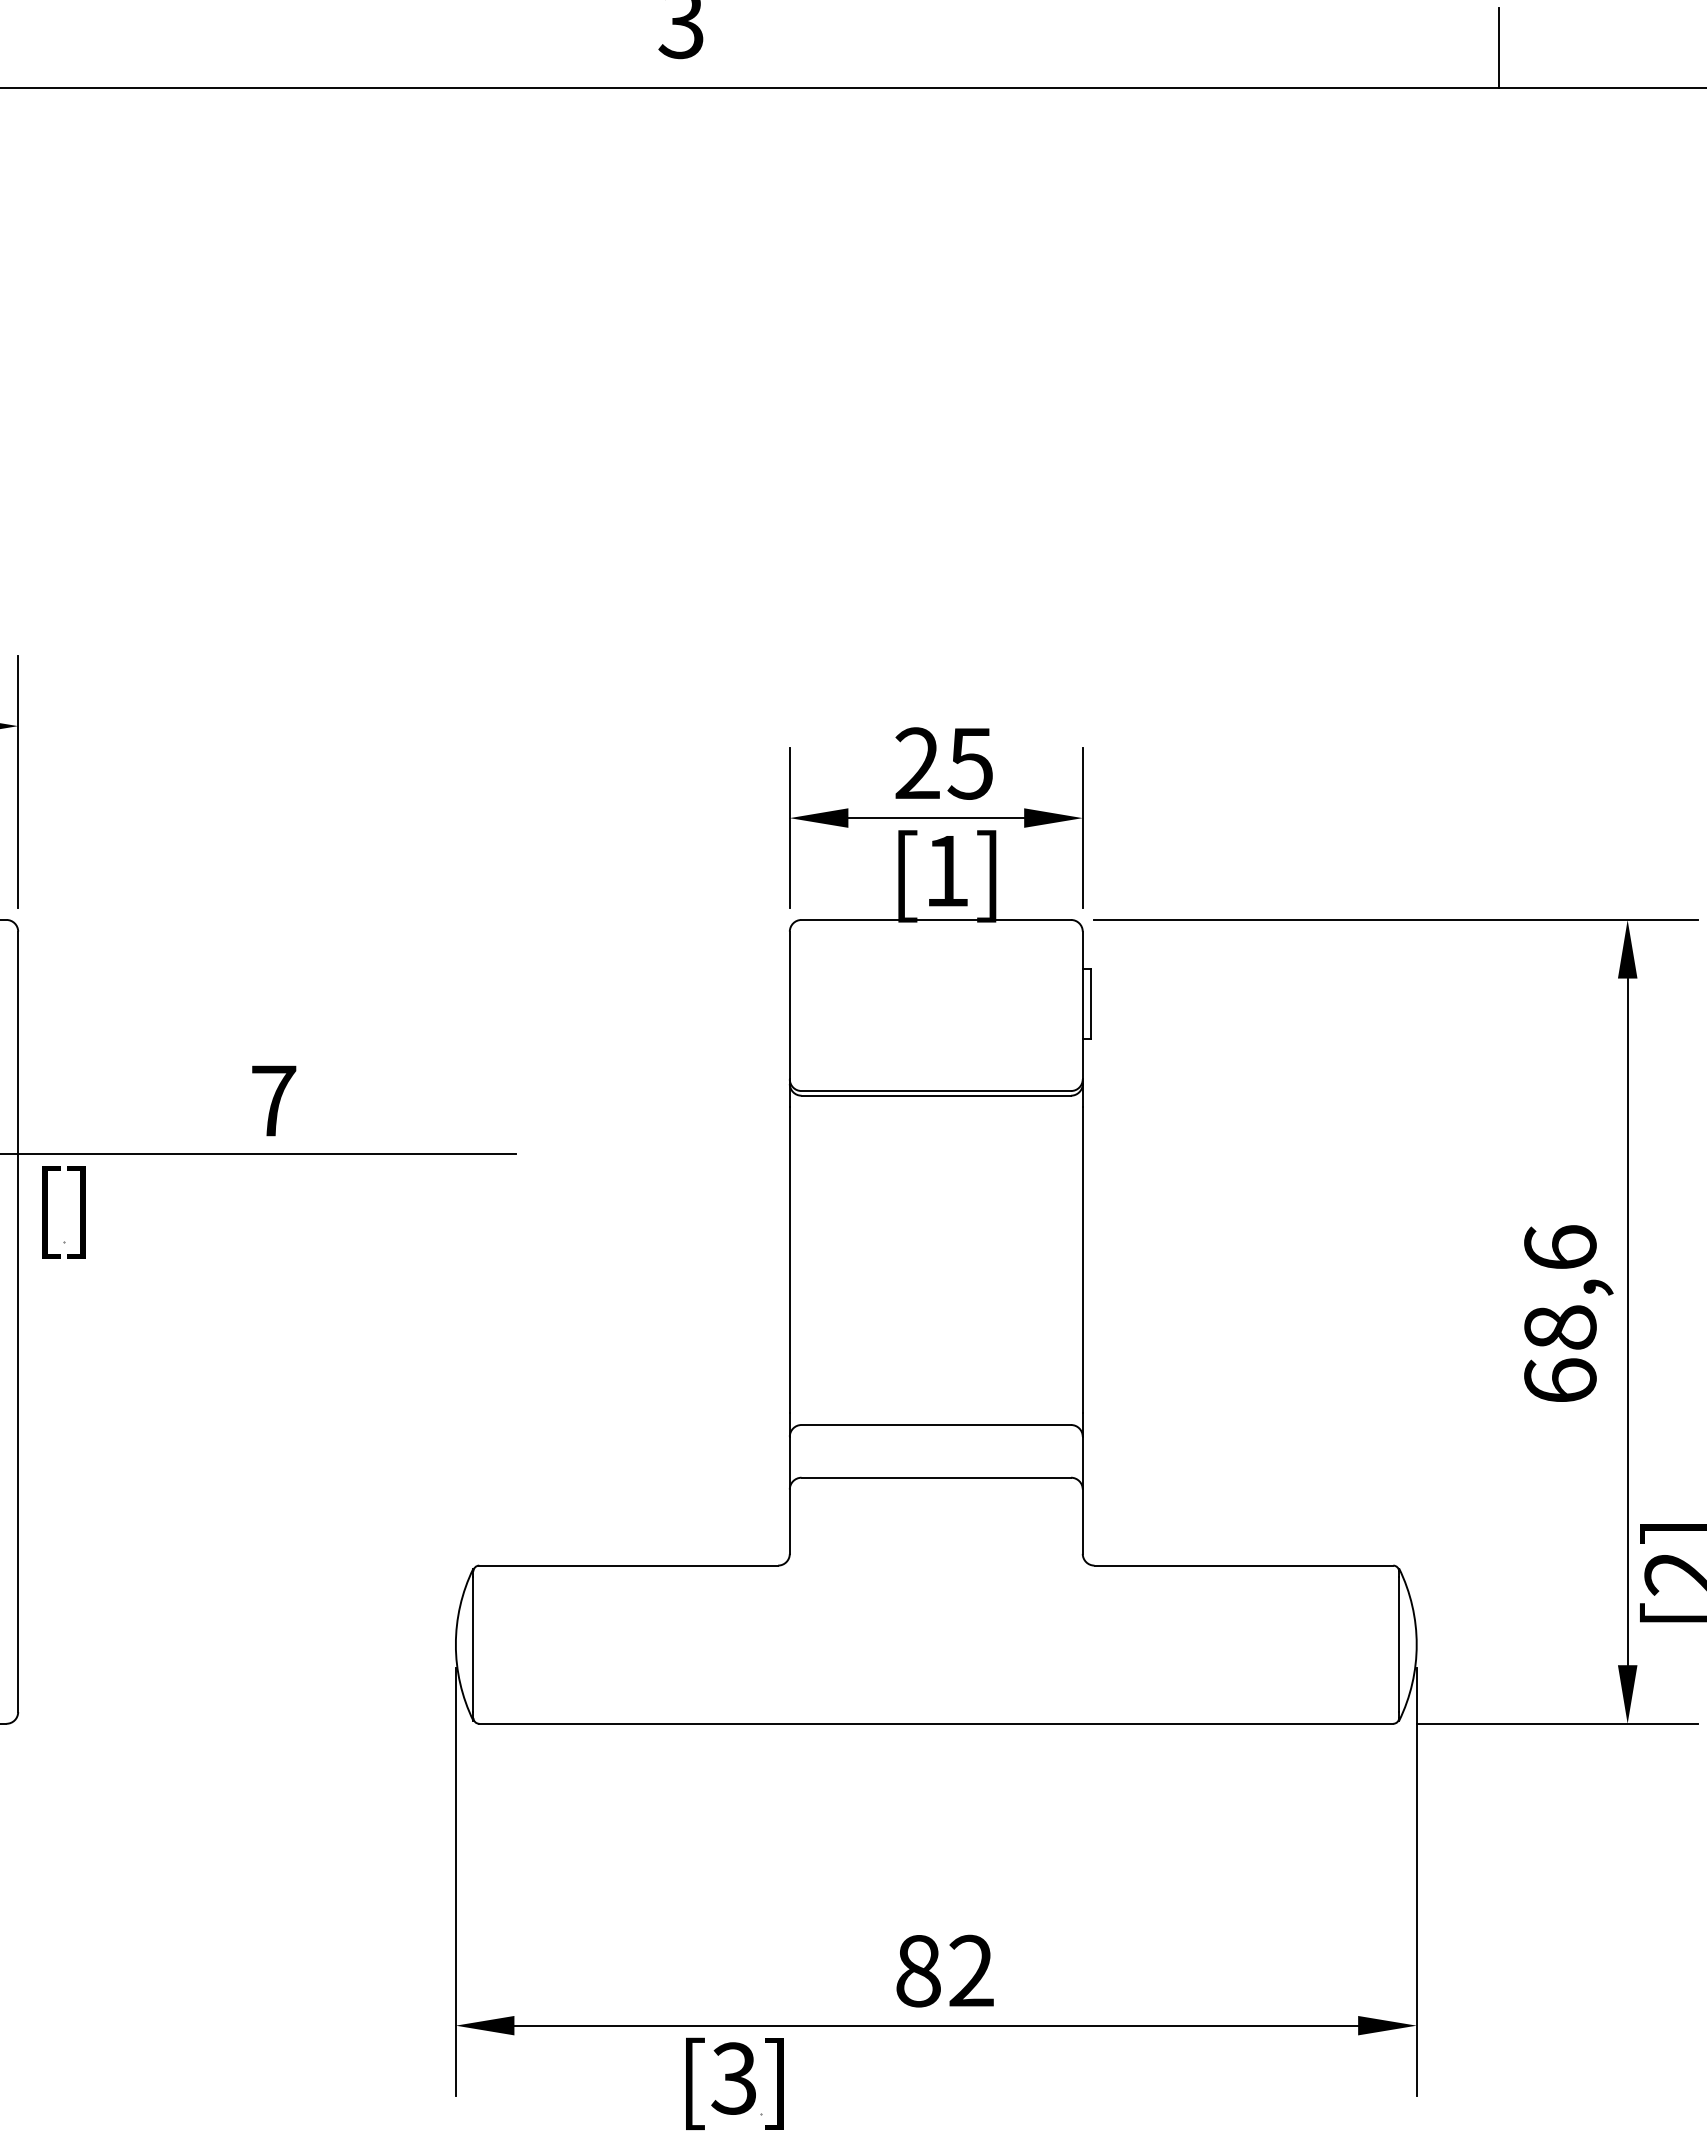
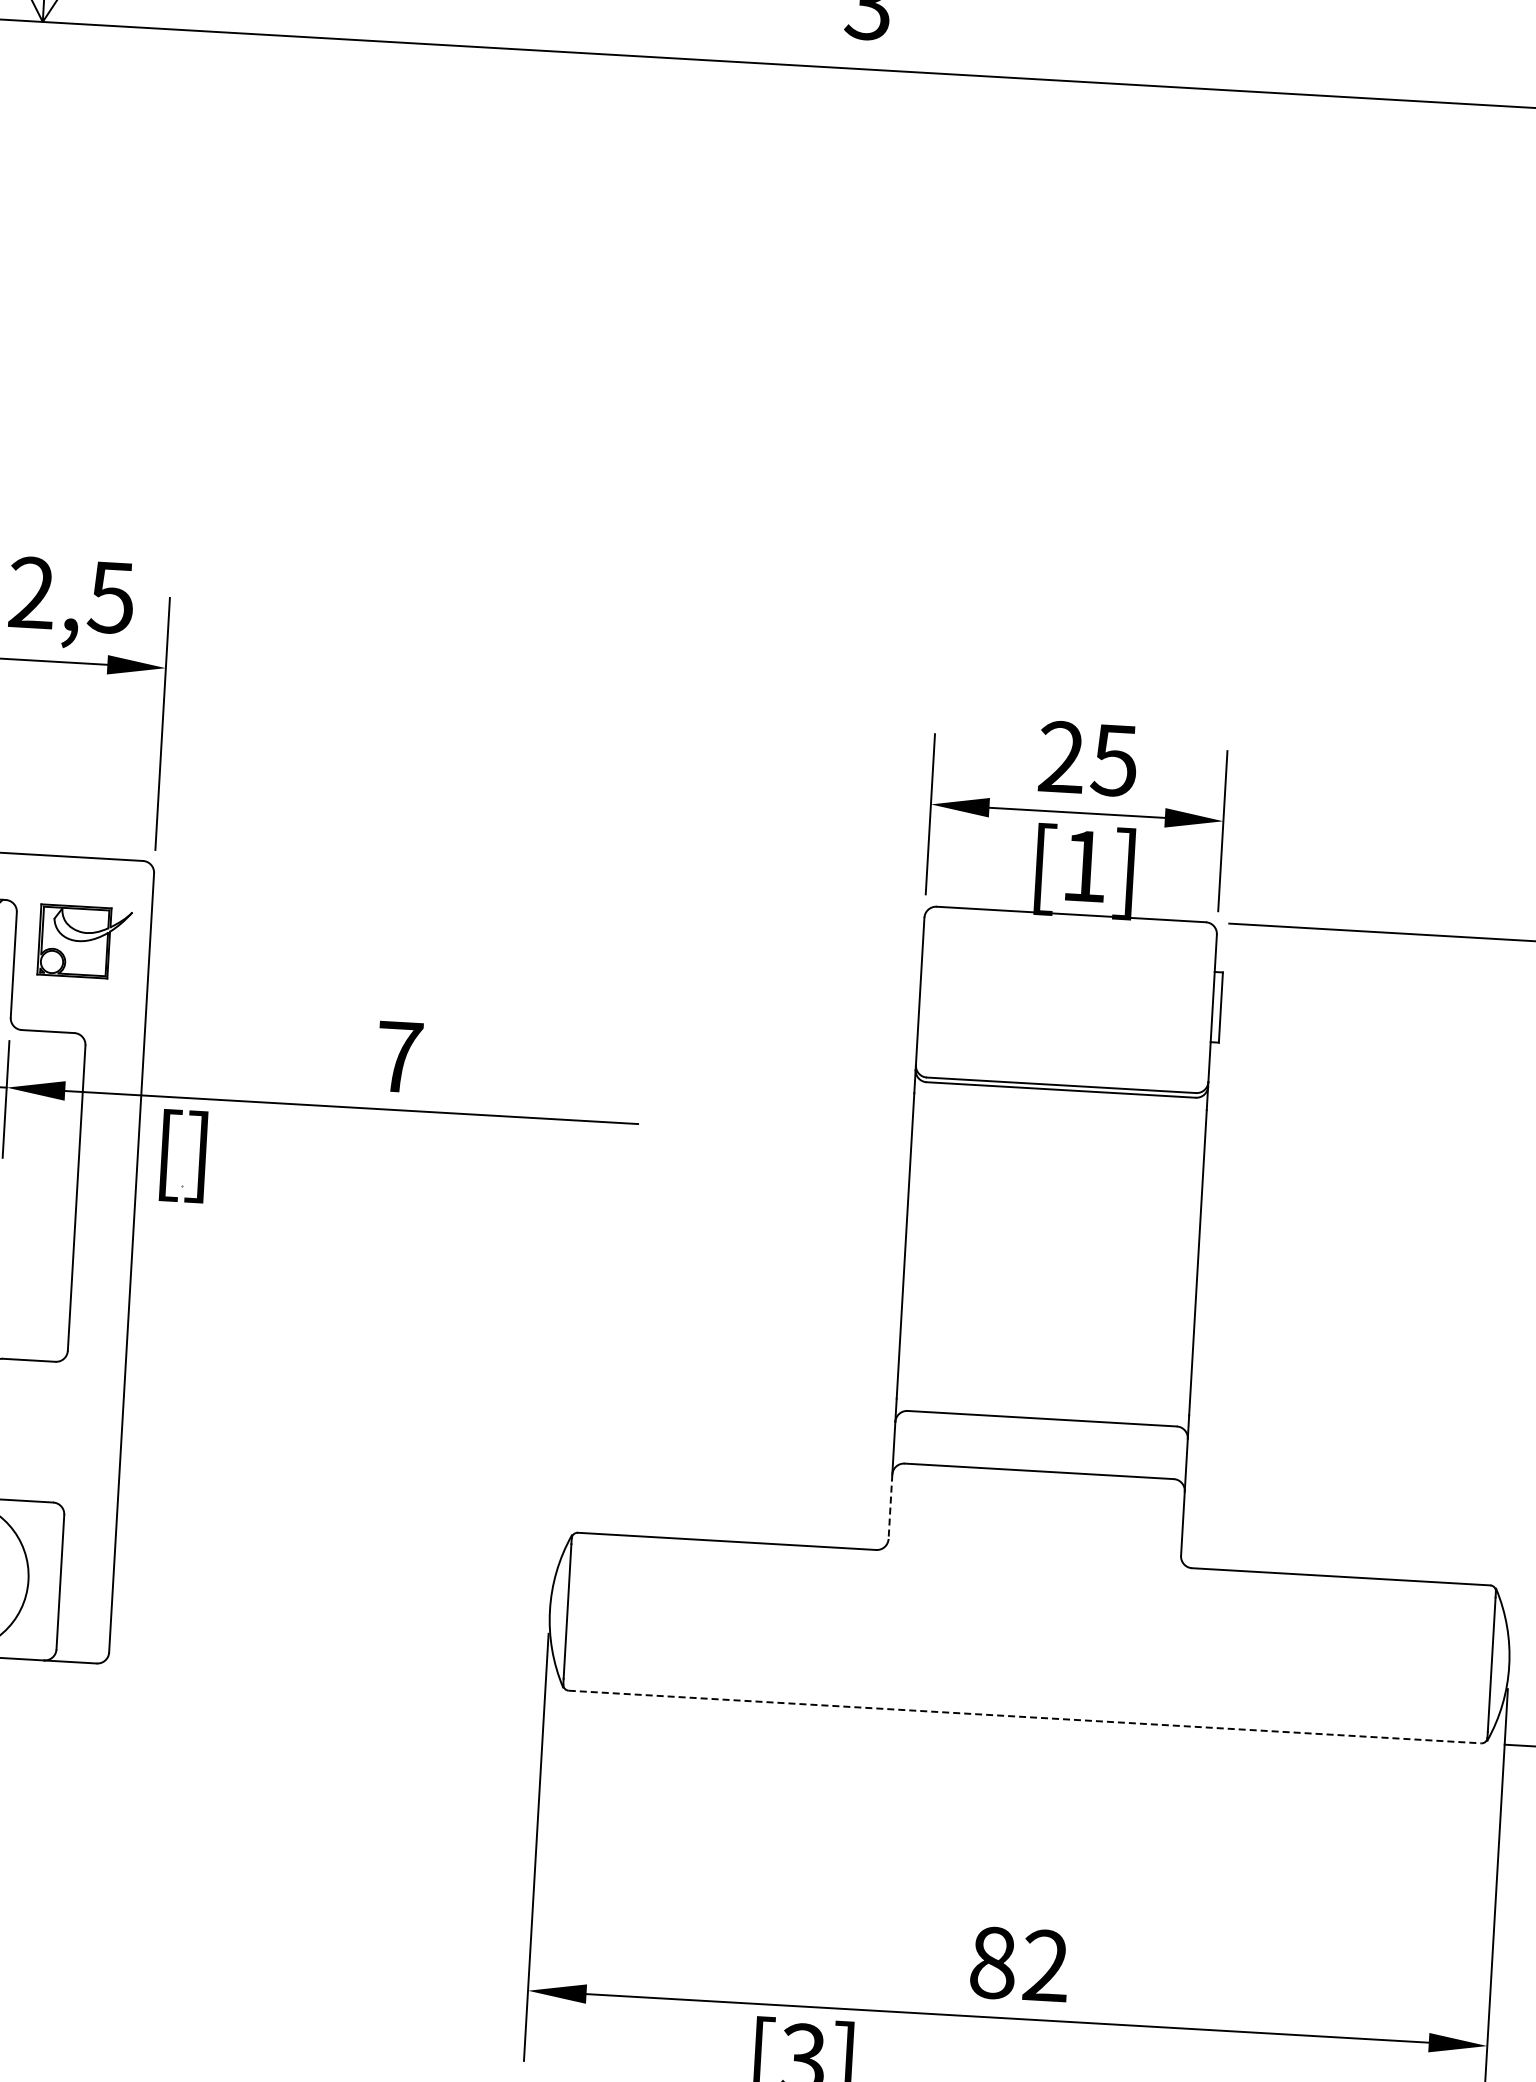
line: (789, 1522) -> (890, 1507), solid -> dashed
line: (936, 1723) -> (1025, 1716), solid -> dashed

